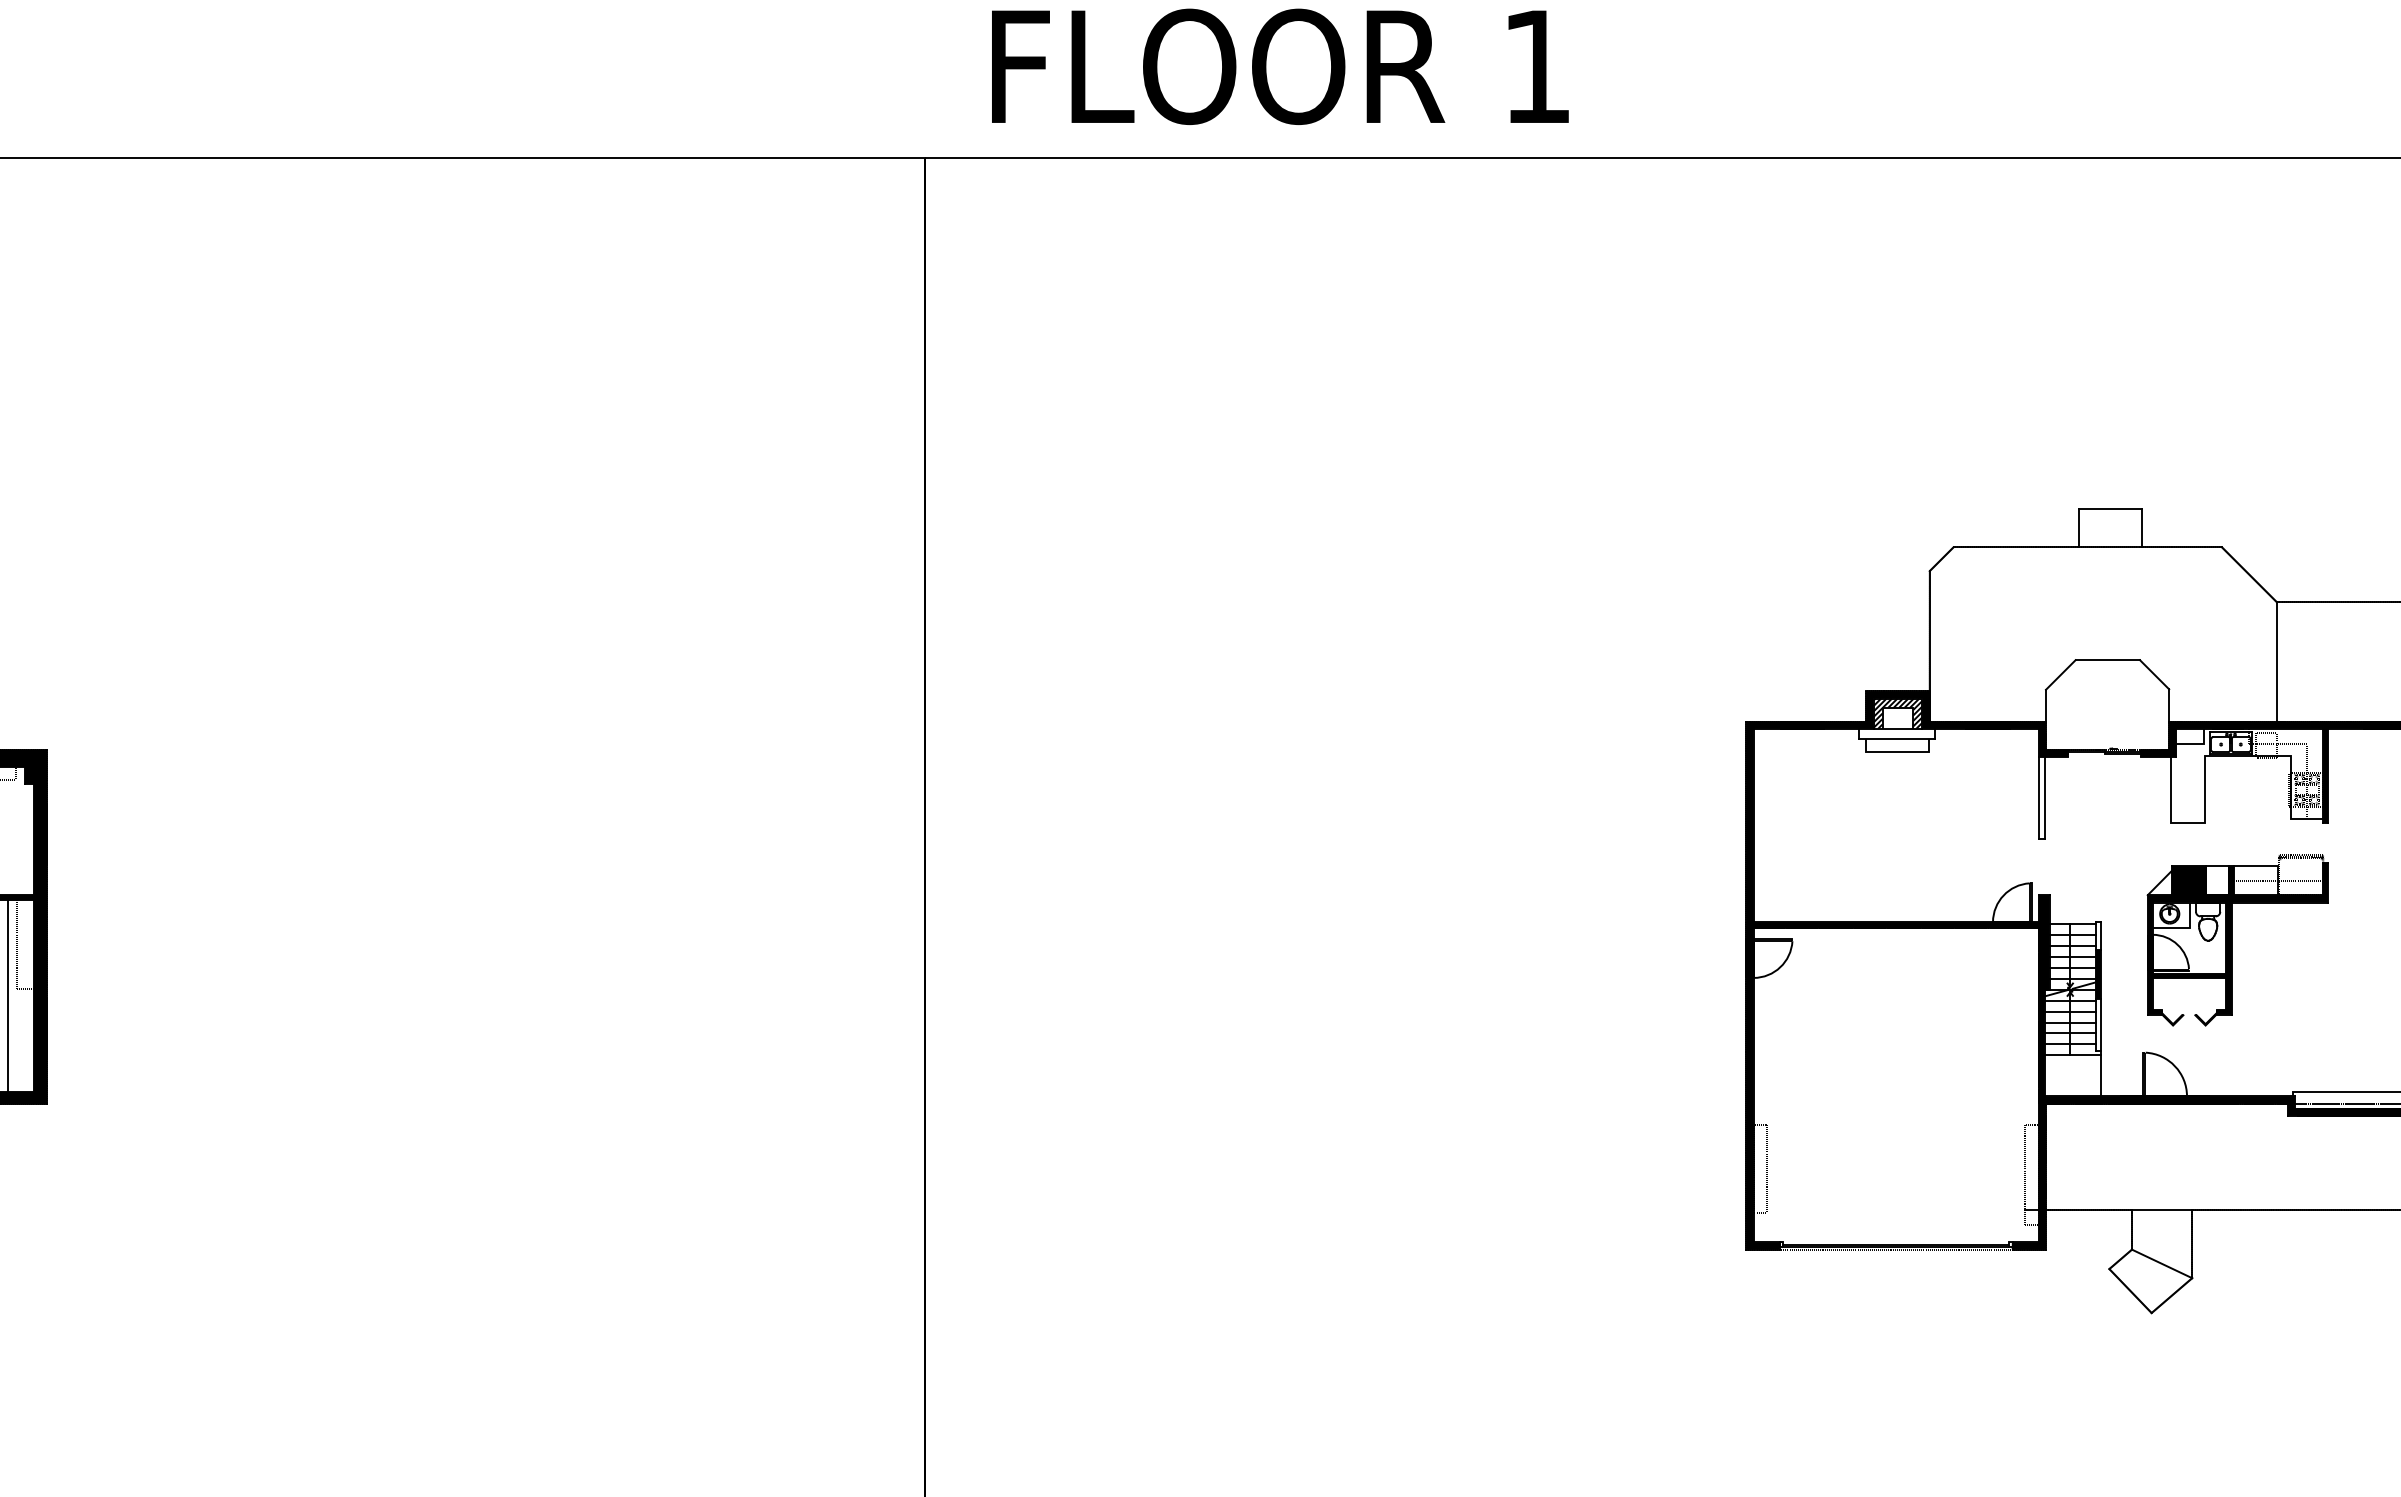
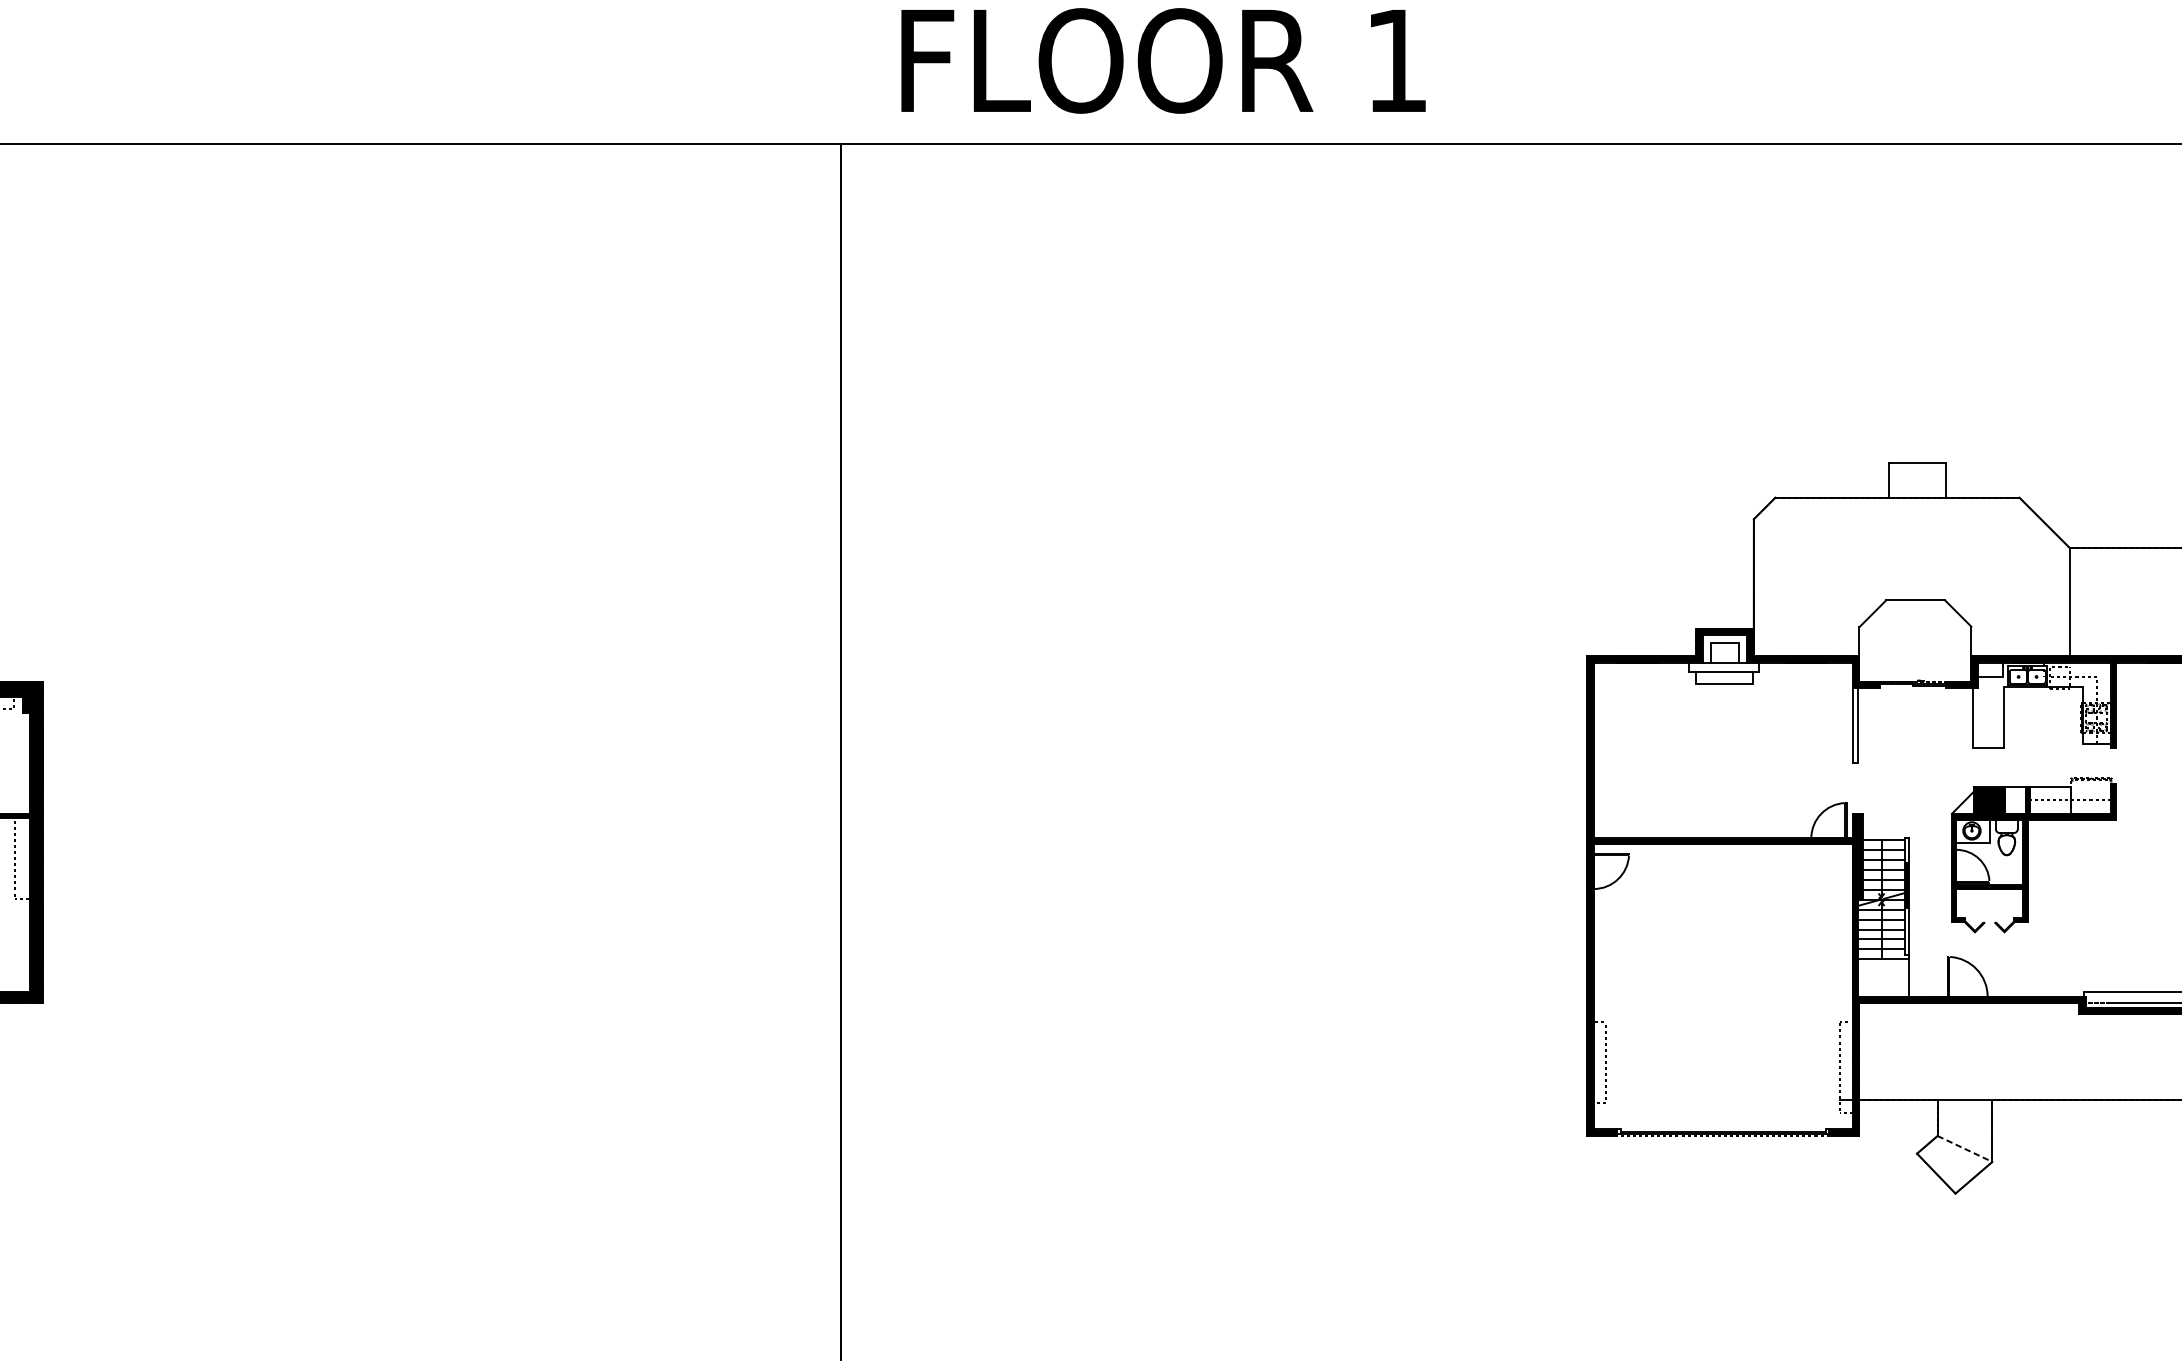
hatch: (1897, 713) -> (1724, 648), removed
line: (8, 995) -> (7, 904), removed
line: (2162, 1264) -> (1965, 1149), solid -> dashed

